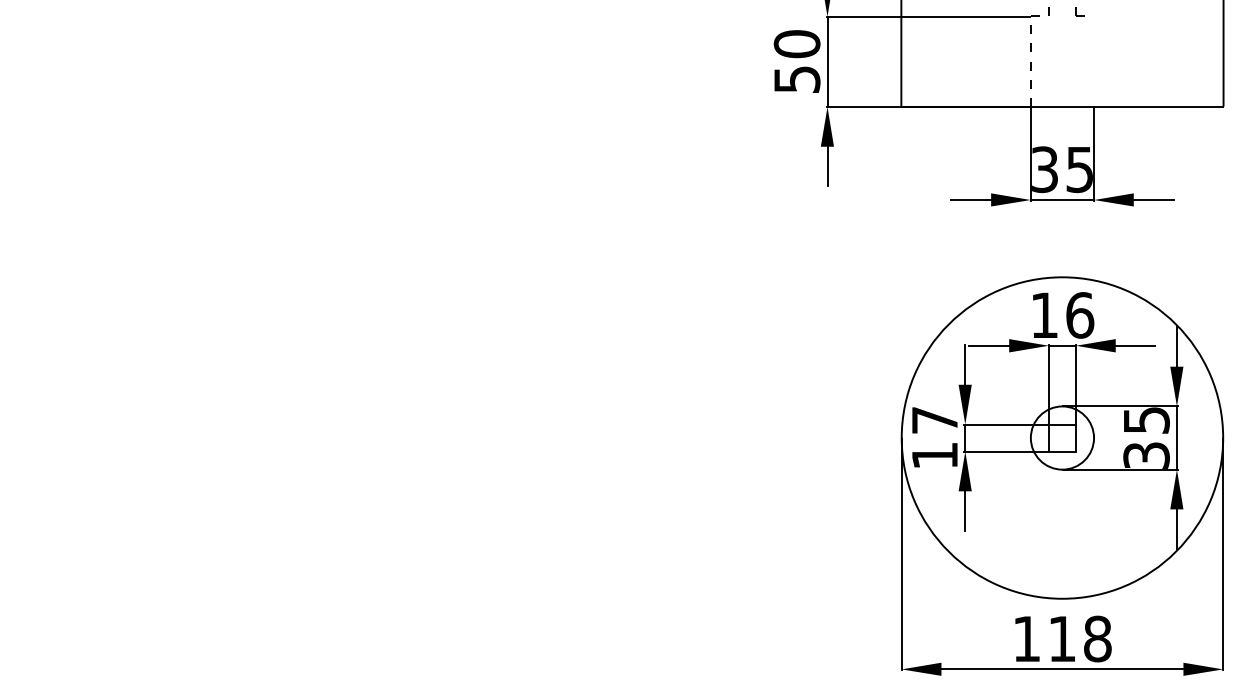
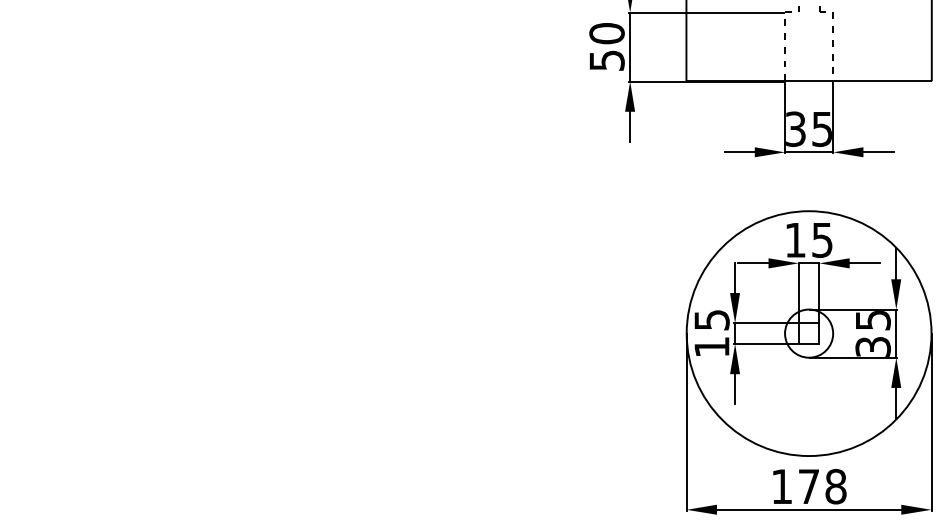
line: (1093, 56) -> (832, 43), added
text: (1080, 315) -> (822, 240), 16 -> 15
text: (935, 420) -> (712, 320), 17 -> 15
text: (1062, 638) -> (809, 486), 118 -> 178

